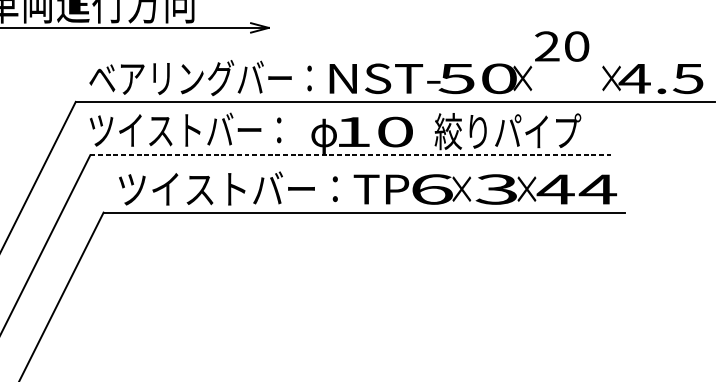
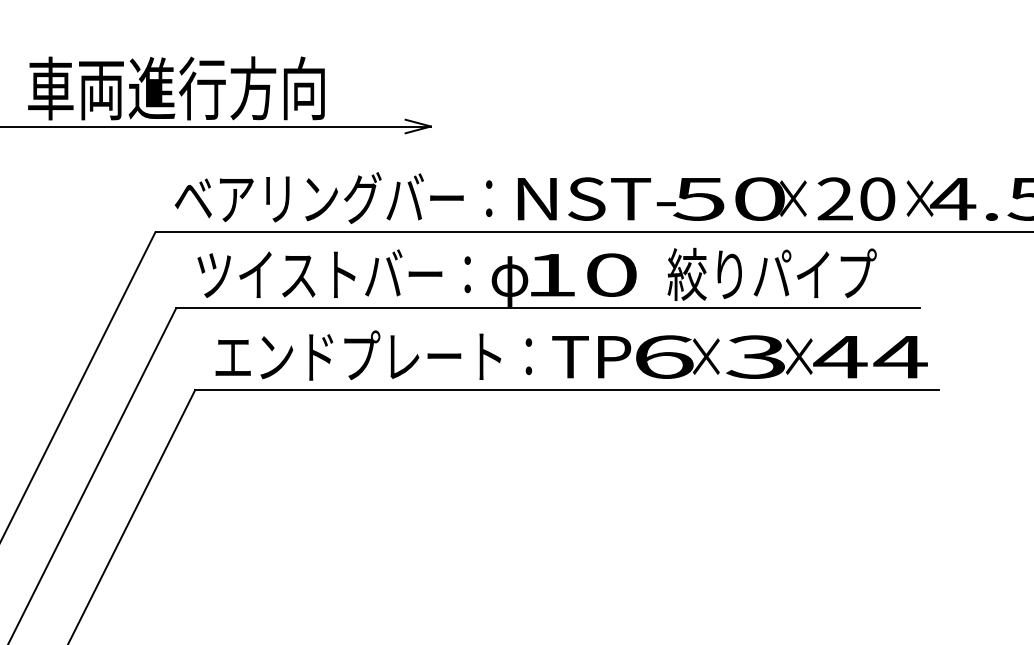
text: (562, 46) -> (856, 198), moved
text: (185, 129) -> (333, 273), moved
line: (351, 155) -> (548, 308), dashed -> solid
text: (228, 188) -> (373, 355), ツイストバー： -> エンドプレート：

